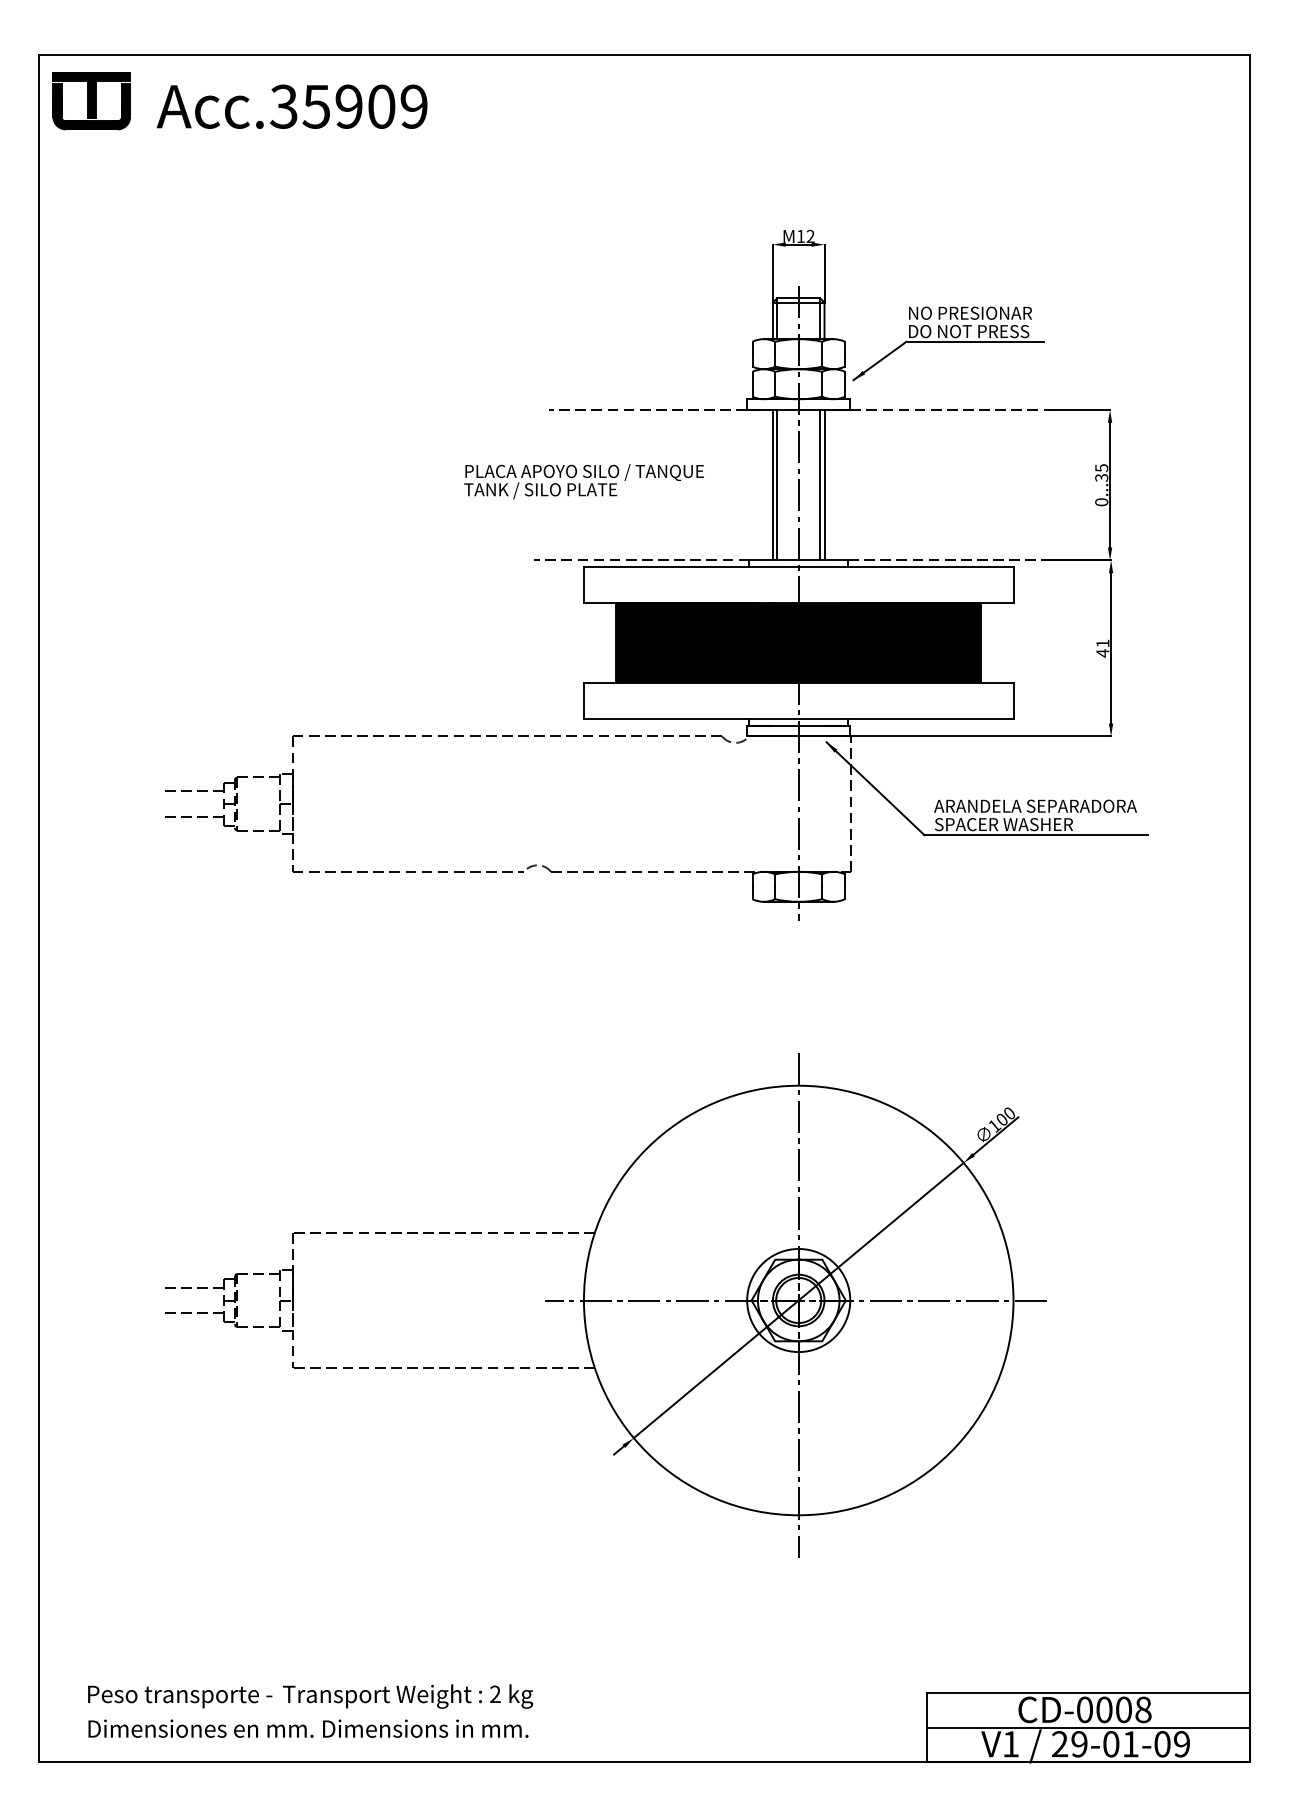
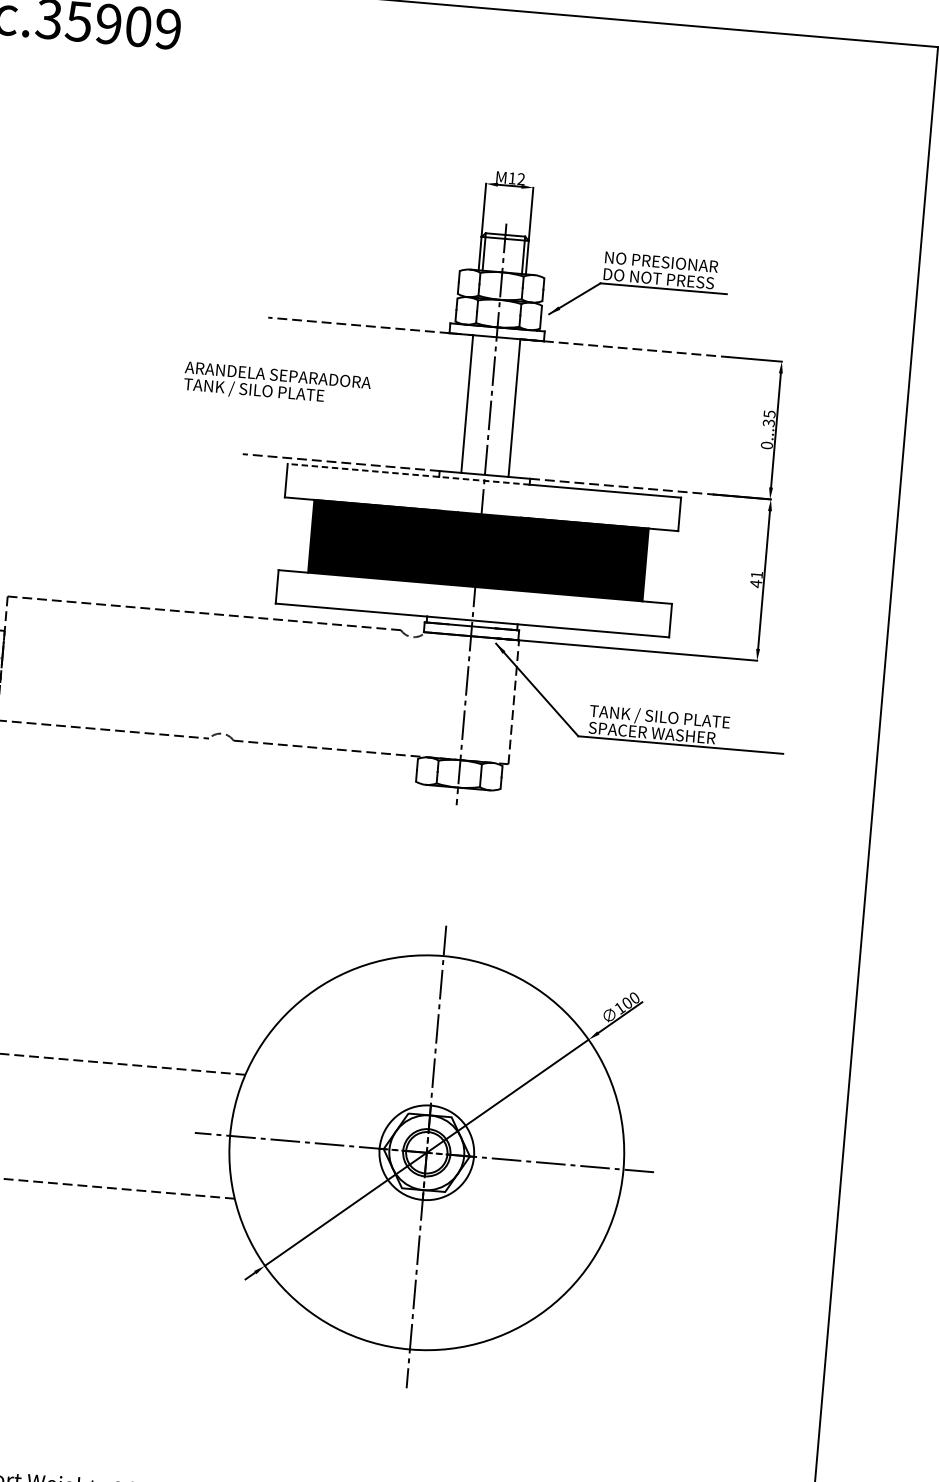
text: (583, 472) -> (294, 377), PLACA APOYO SILO / TANQUE -> ARANDELA SEPARADORA
line: (777, 485) -> (471, 404), removed
line: (820, 485) -> (510, 408), removed
line: (715, 566) -> (408, 474), solid -> dashed
text: (1035, 806) -> (682, 718), ARANDELA SEPARADORA -> TANK / SILO PLATE

